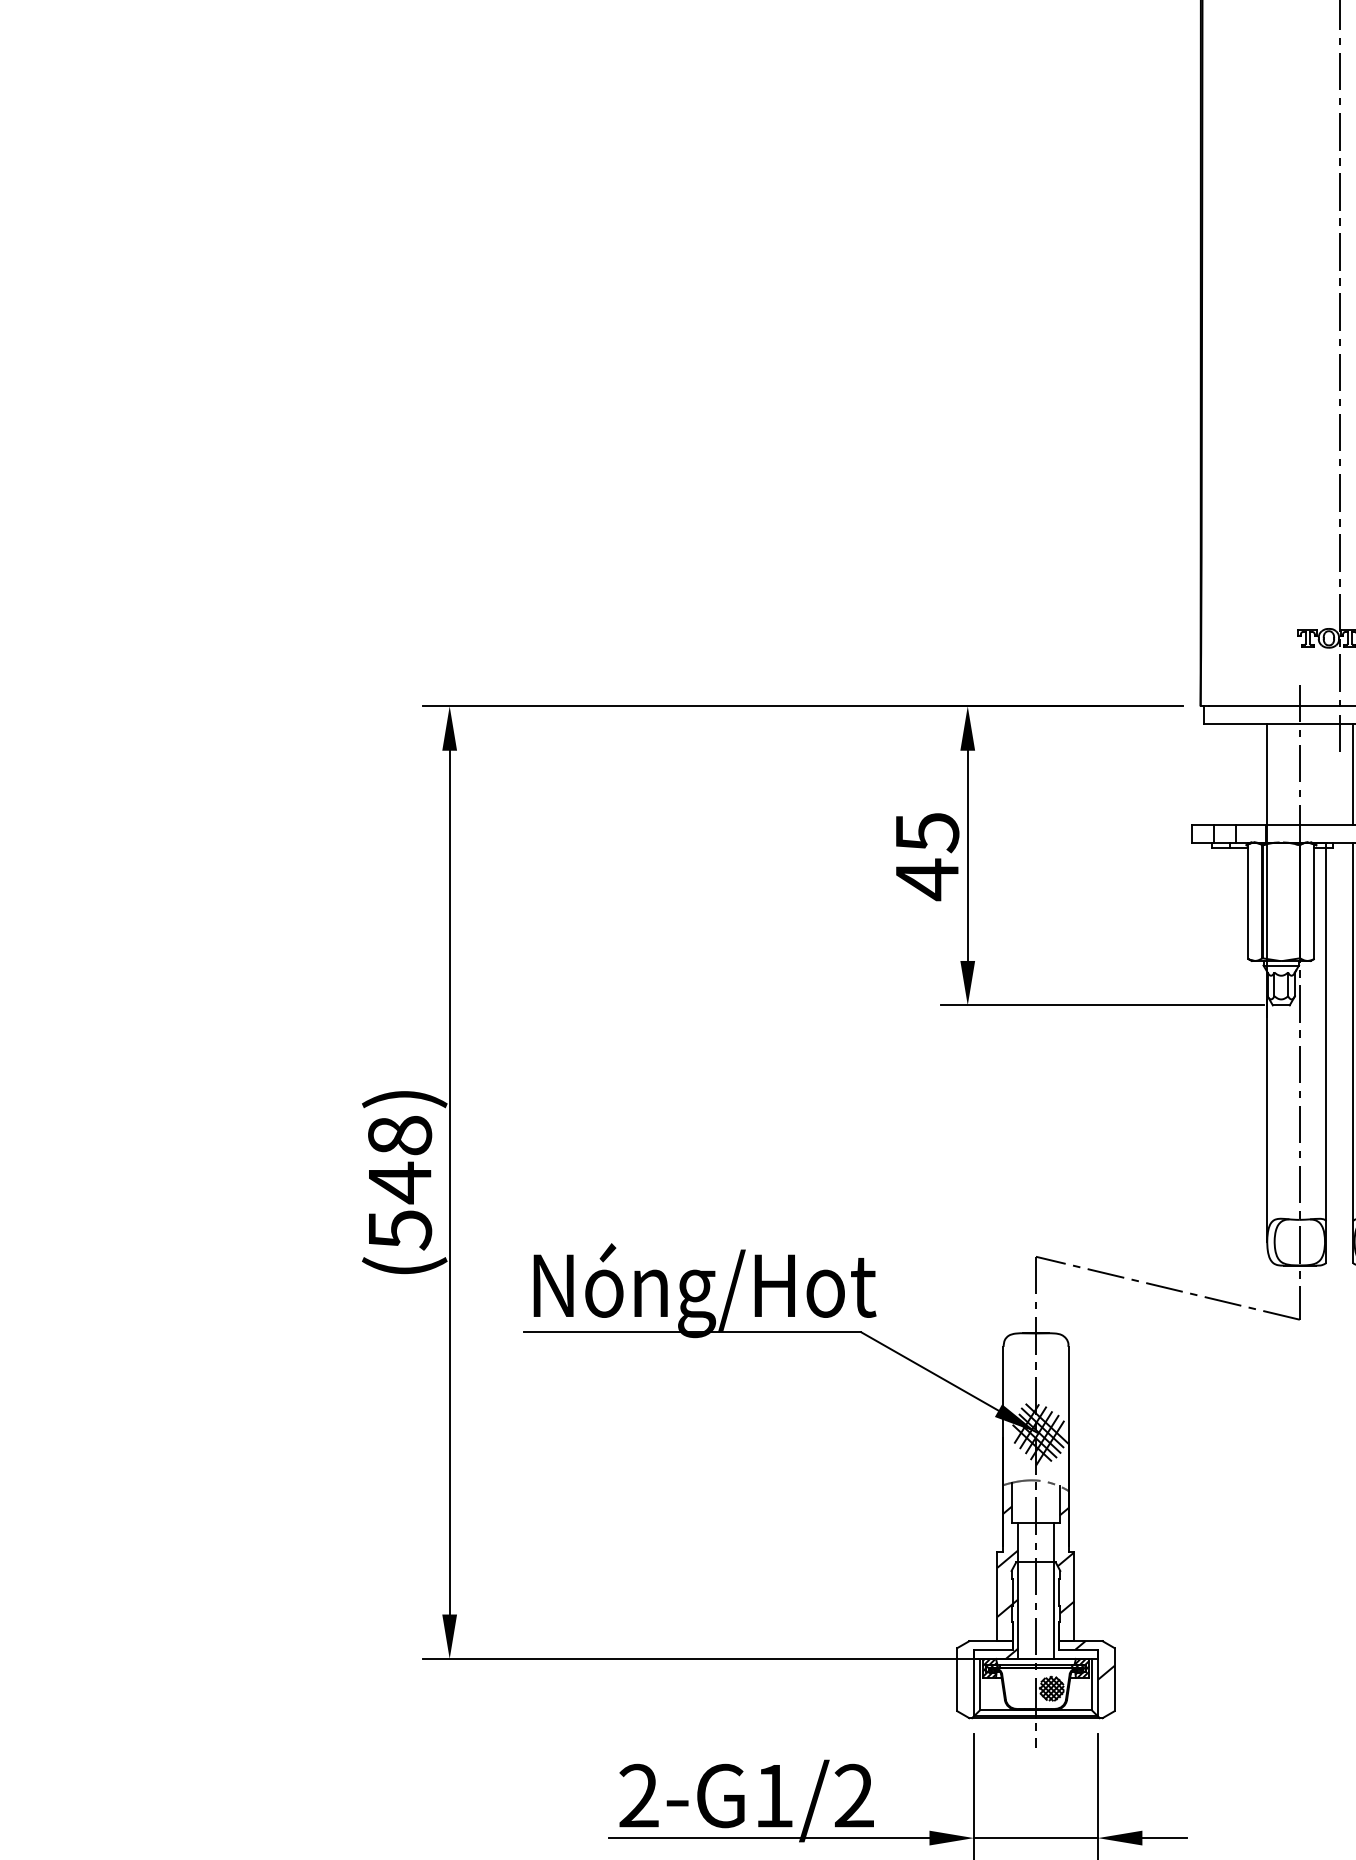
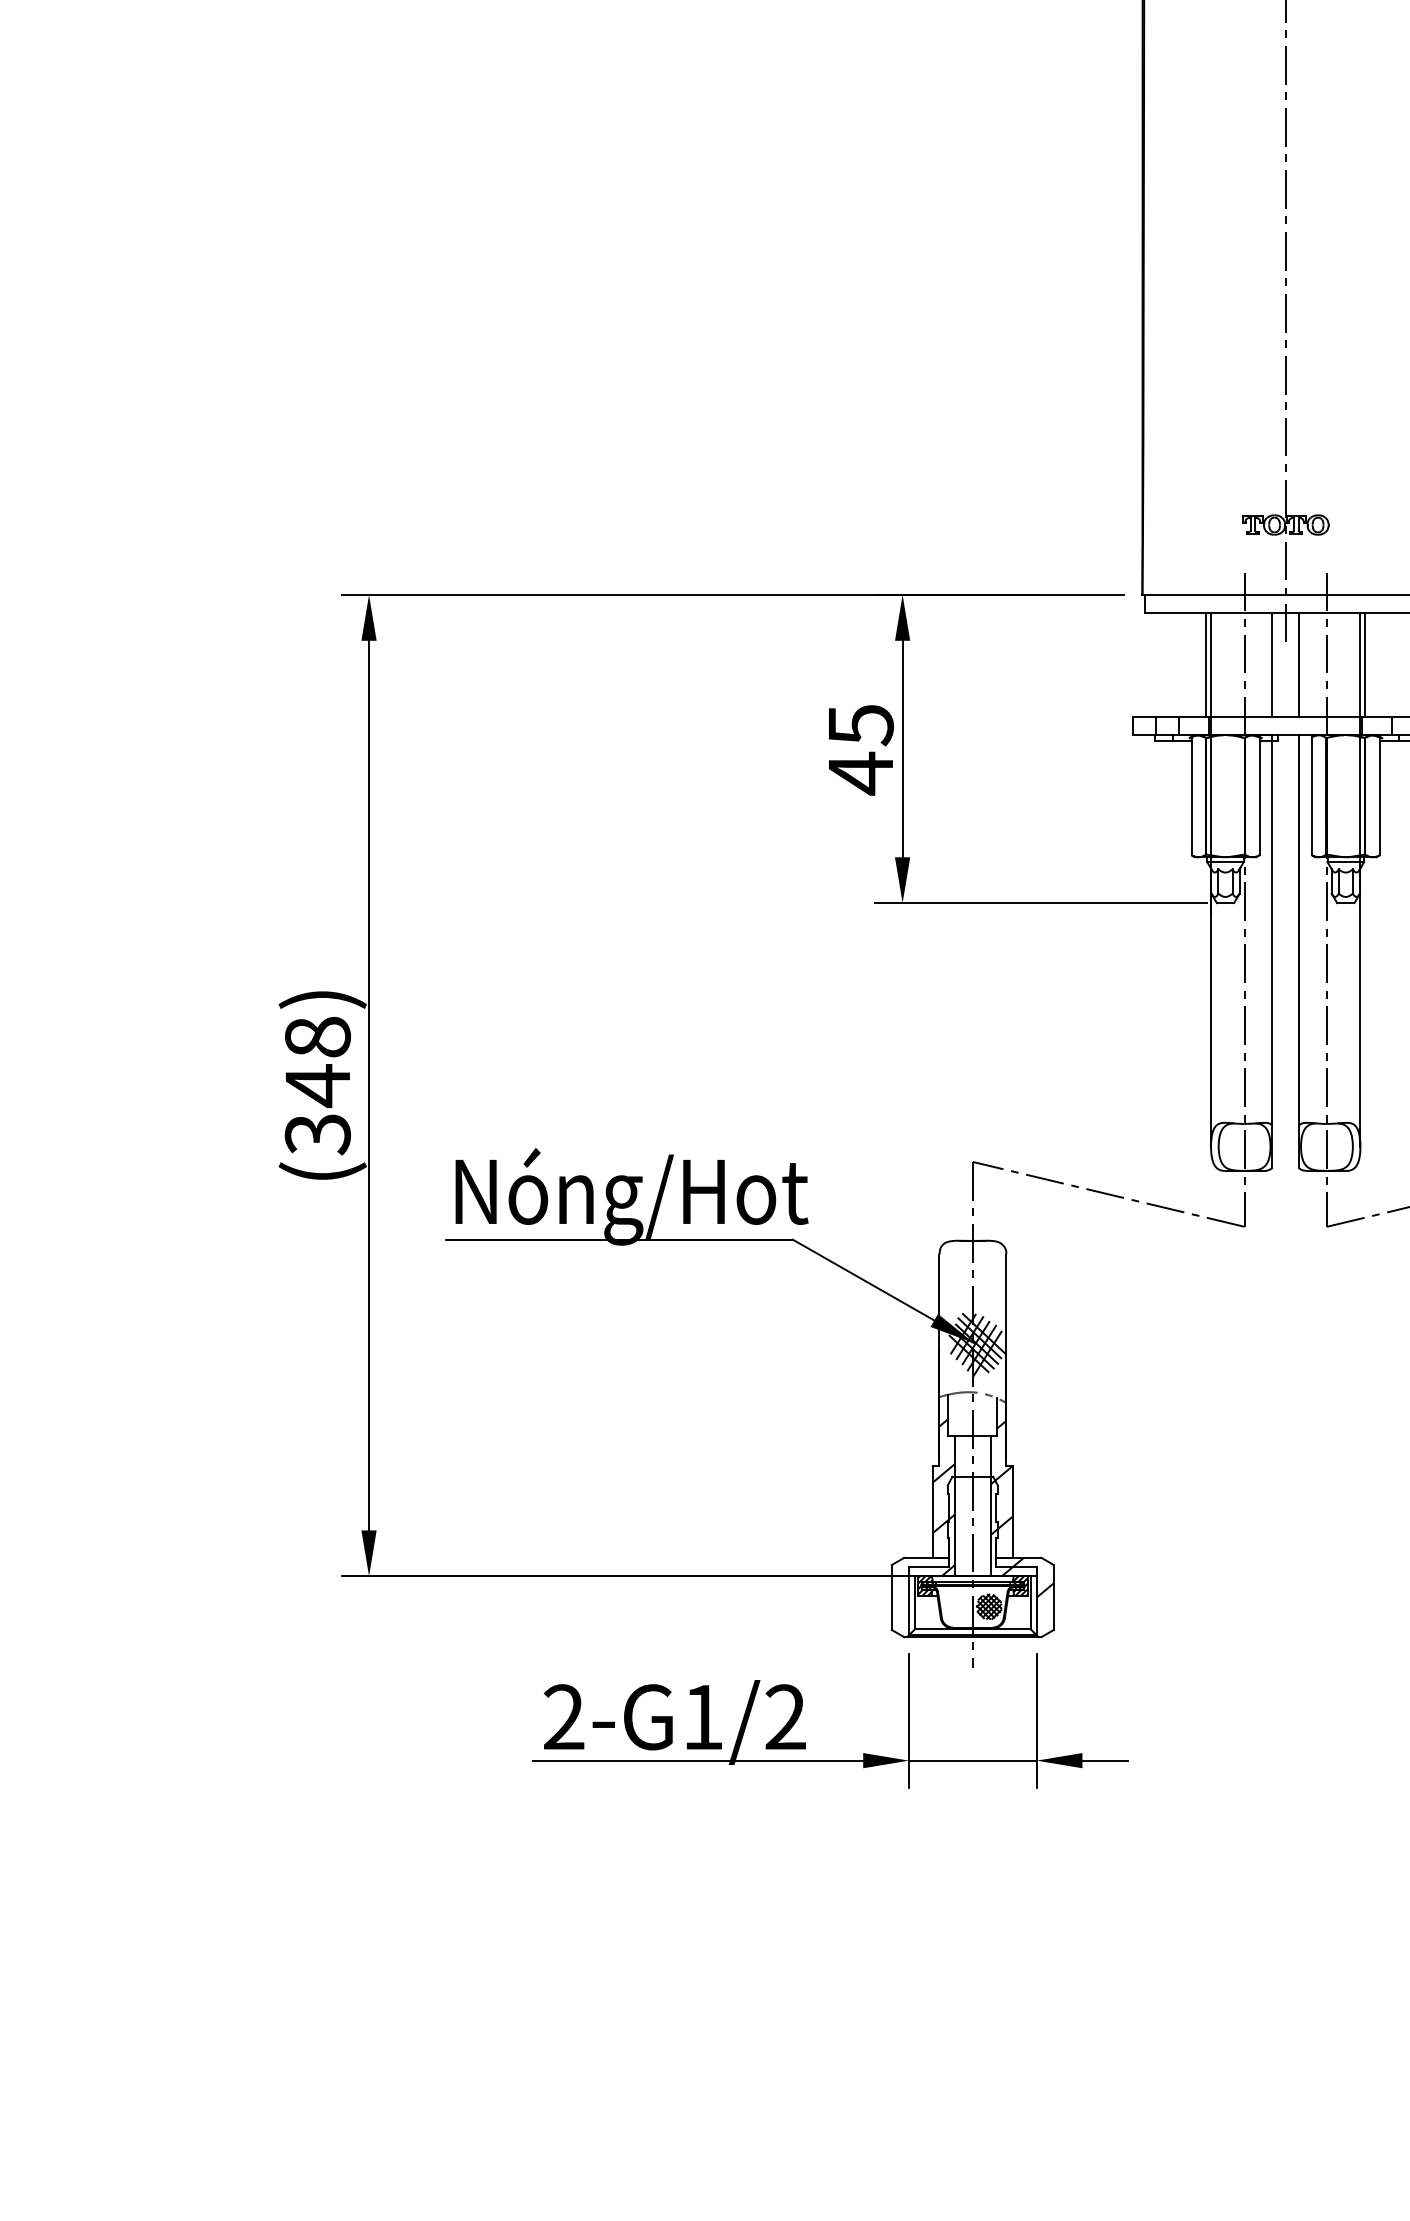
line: (1262, 774) -> (1206, 665), added
line: (1326, 774) -> (1272, 665), added
text: (399, 1230) -> (317, 1134), (548) -> (348)
hatch: (1064, 1612) -> (1002, 1528), added

